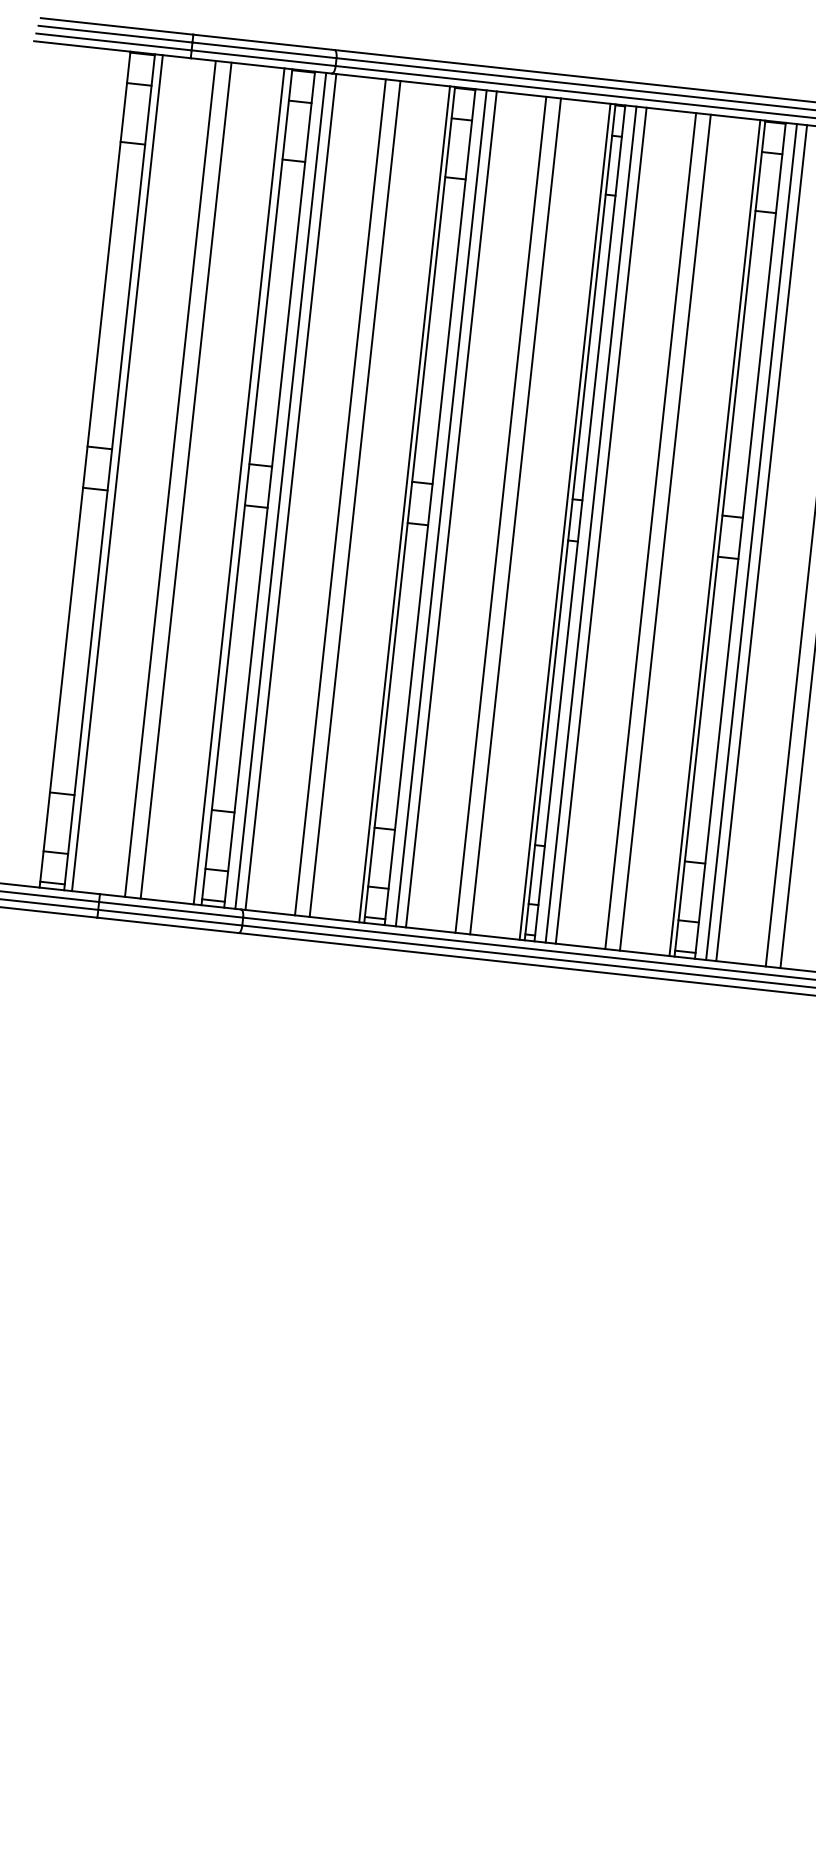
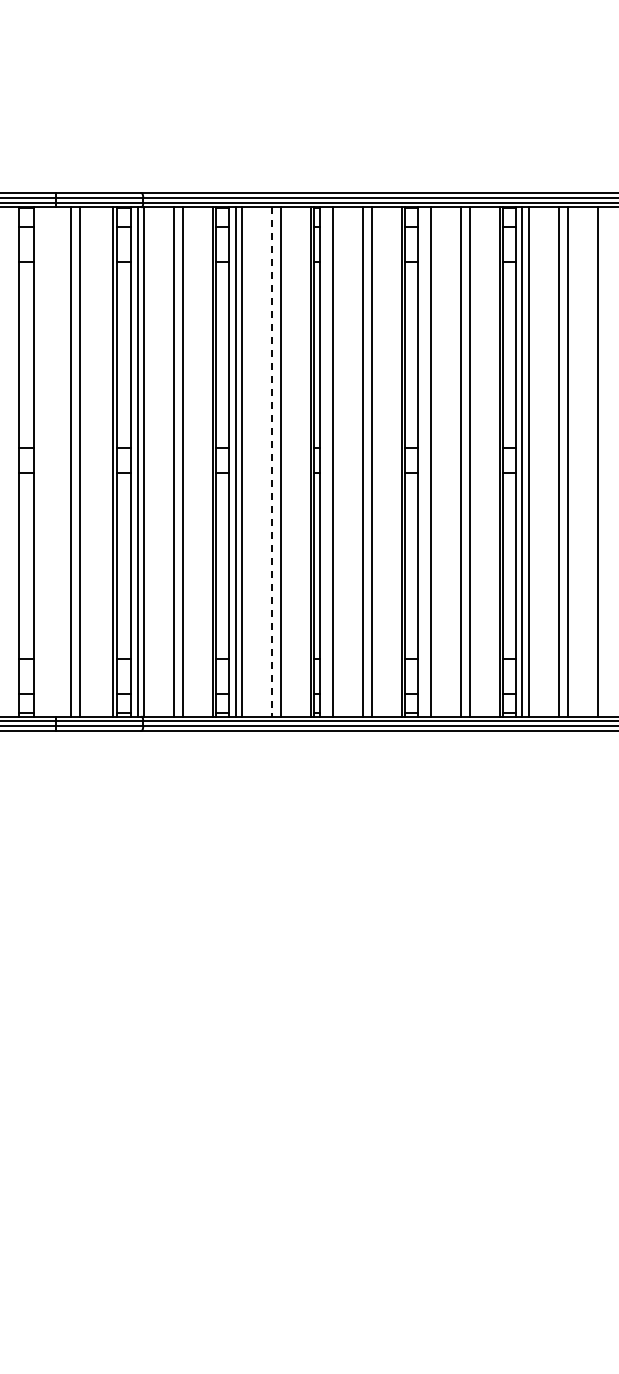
line: (117, 472) -> (38, 461), removed
line: (501, 515) -> (272, 462), solid -> dashed
line: (590, 523) -> (326, 461), removed
line: (751, 541) -> (424, 461), removed

